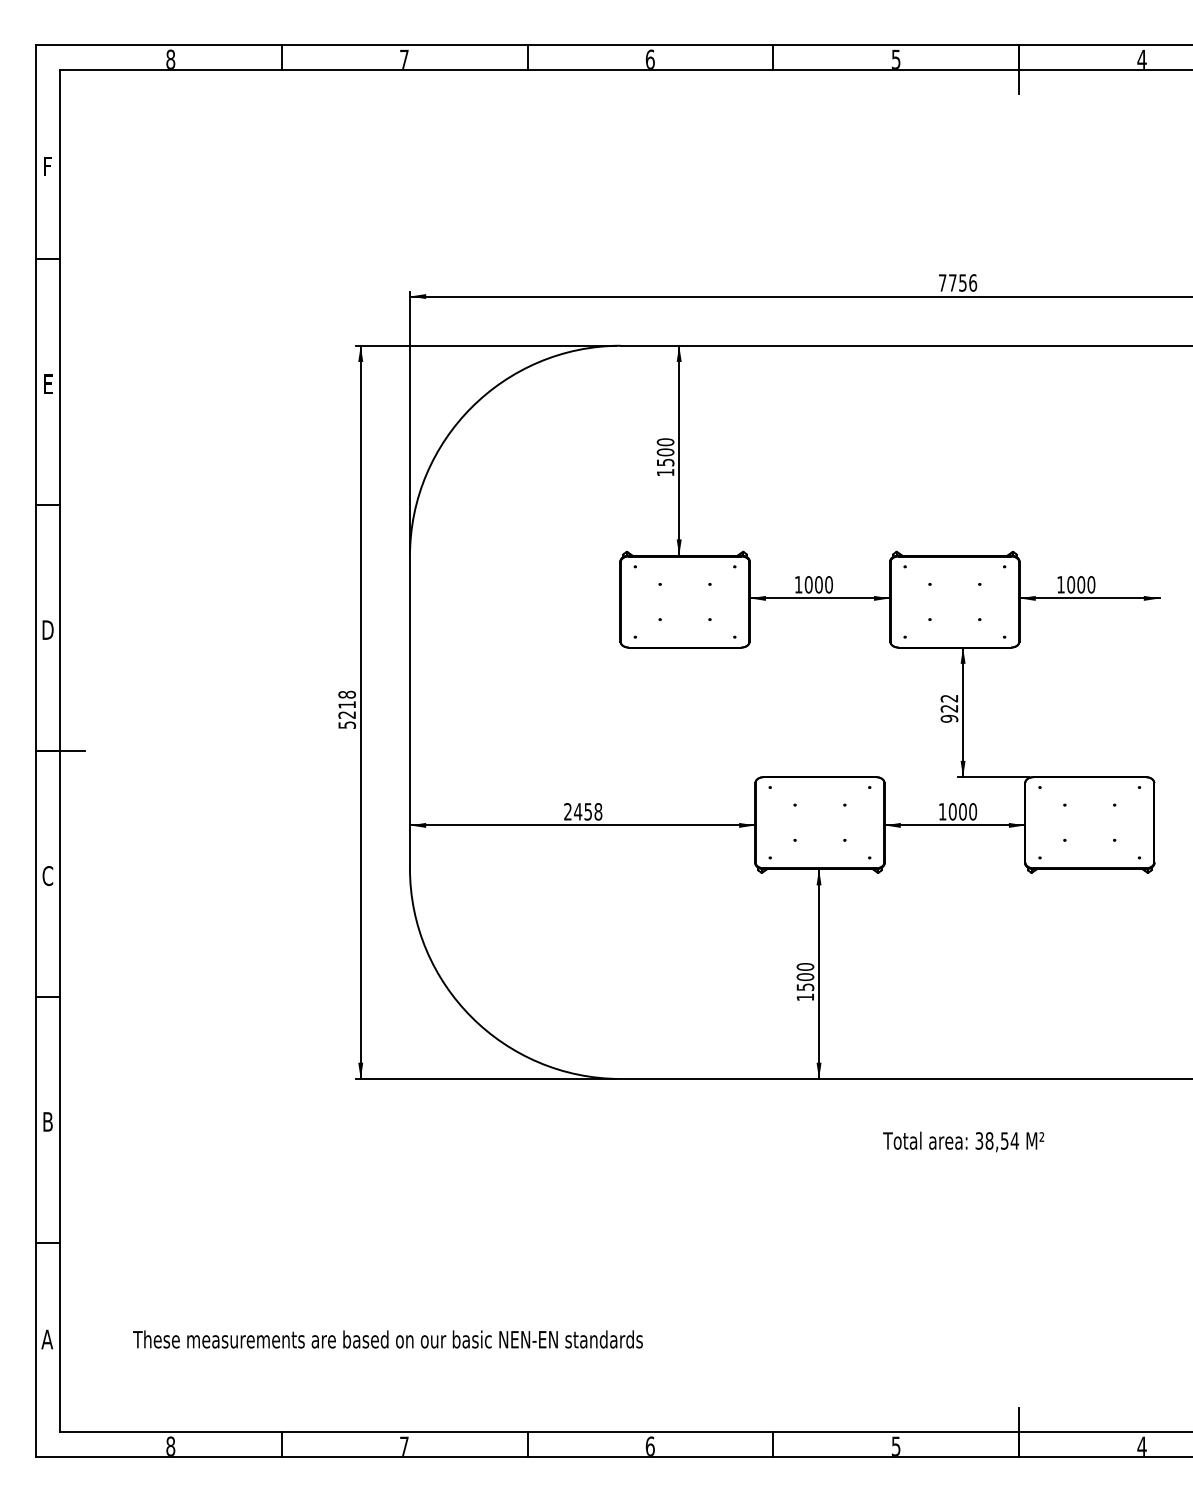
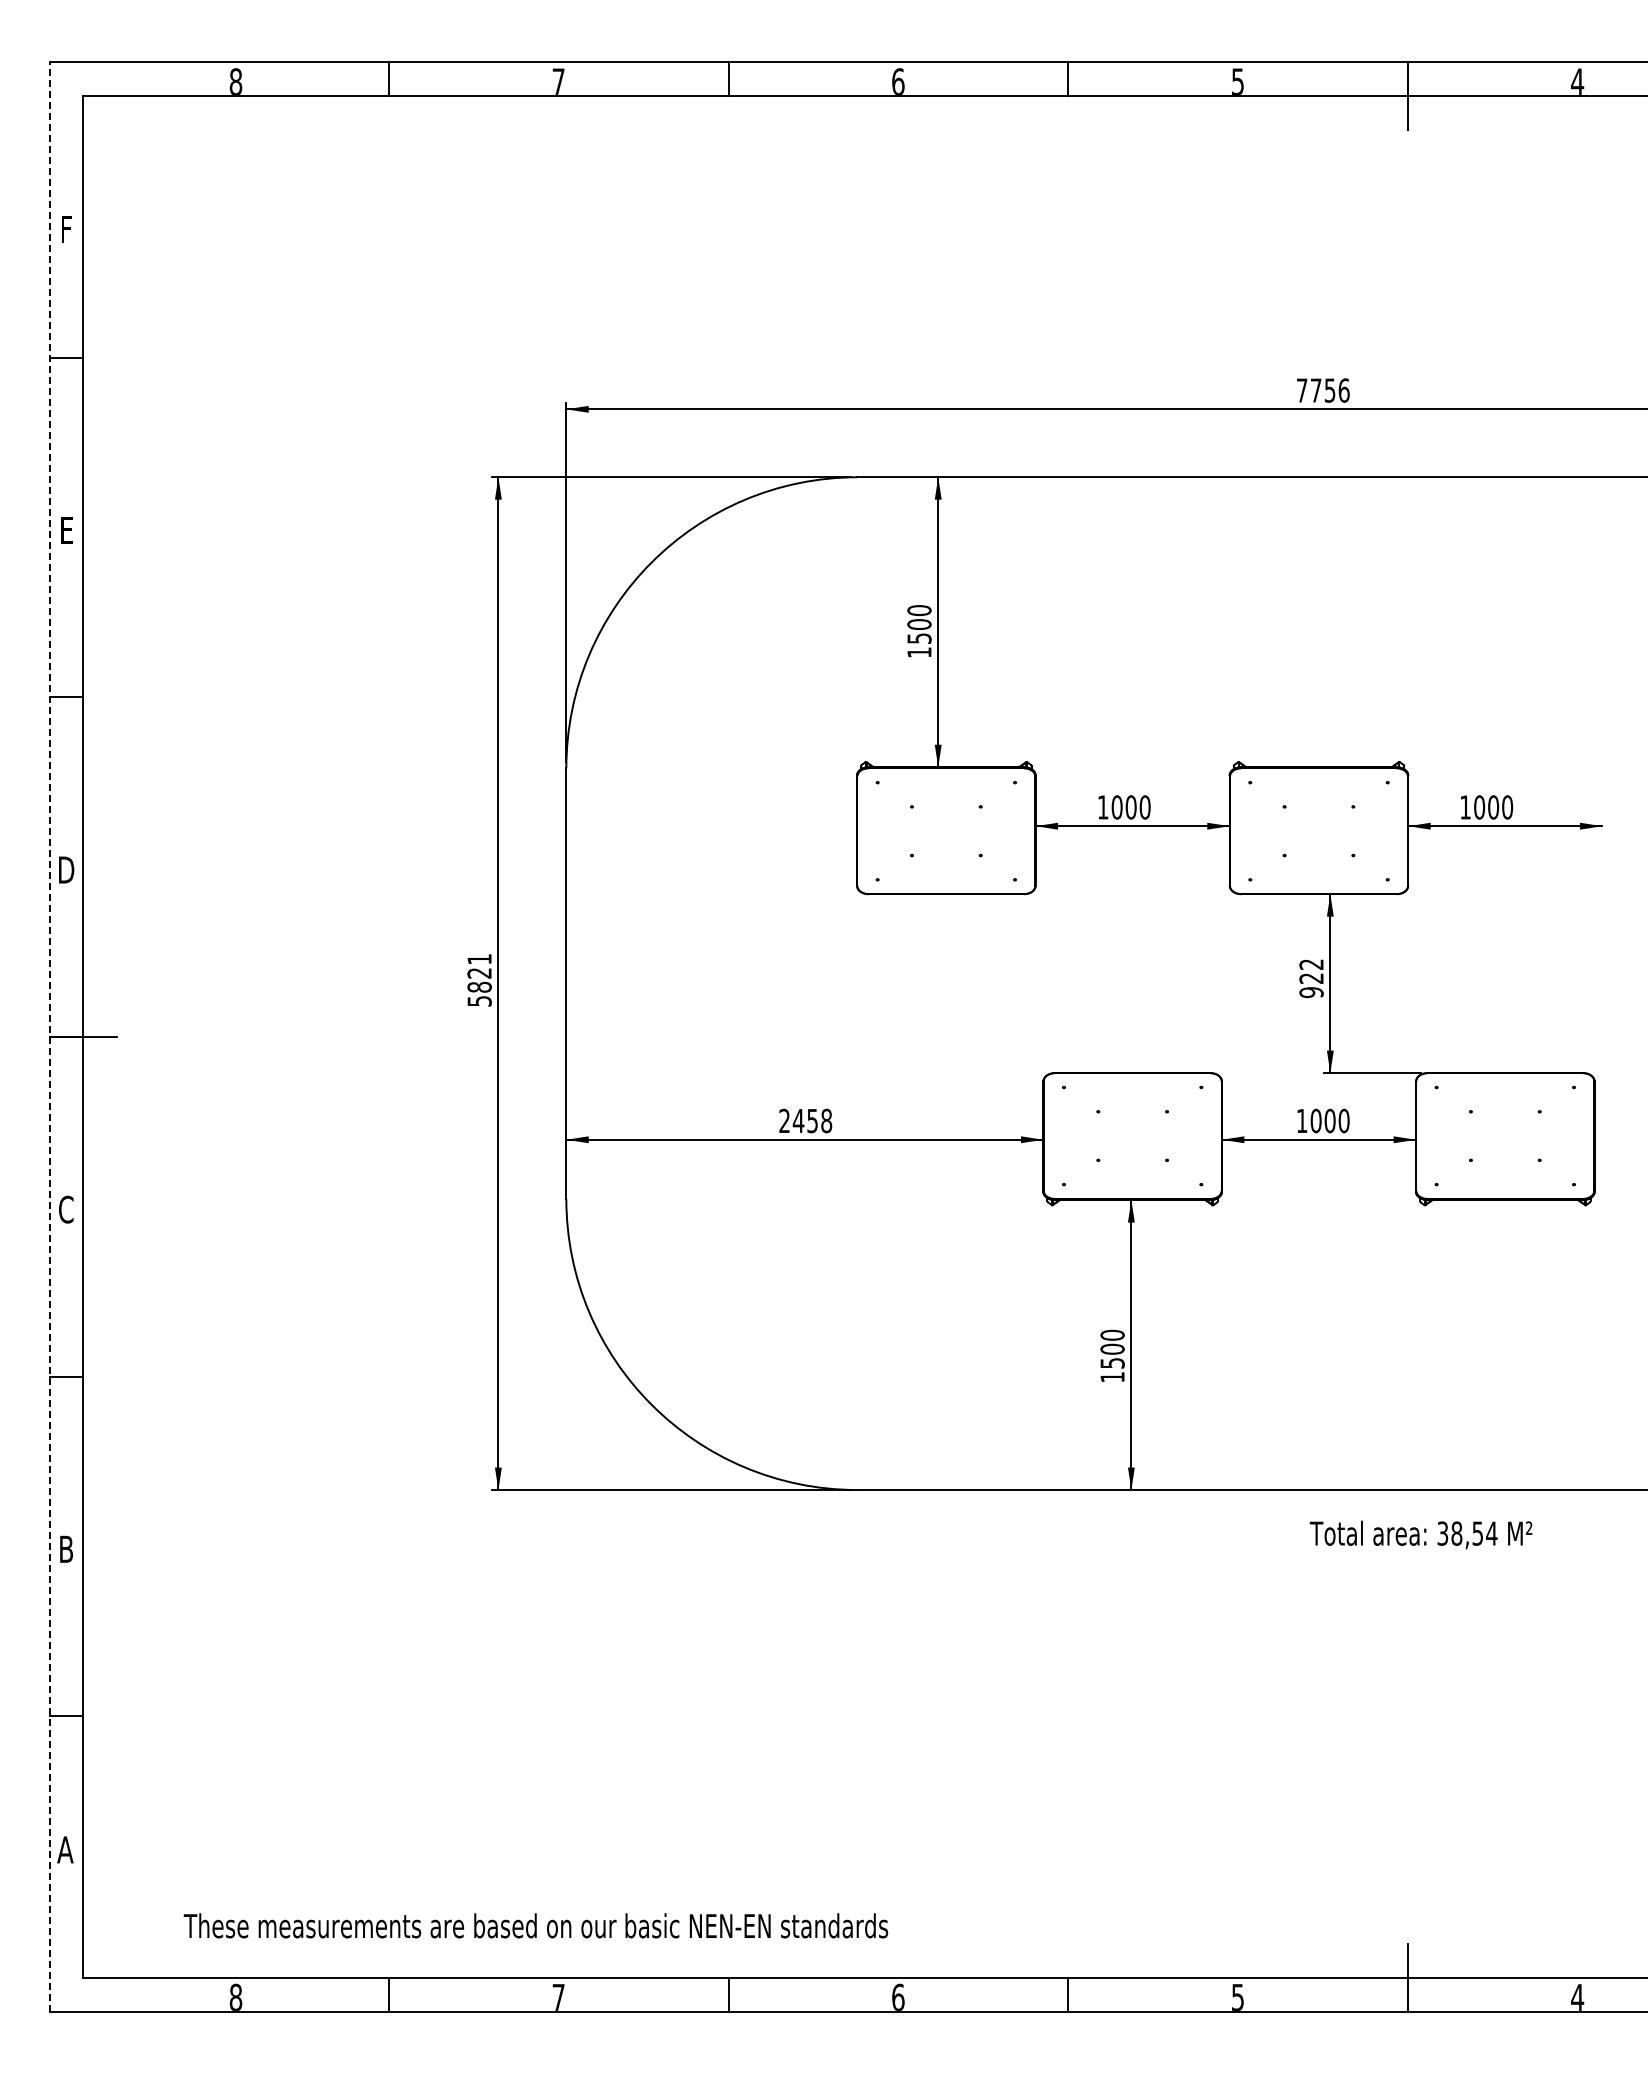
text: (347, 704) -> (479, 972), 5218 -> 5821
line: (35, 751) -> (49, 1037), solid -> dashed
text: (963, 1141) -> (1420, 1534), moved
text: (387, 1339) -> (535, 1925), moved

